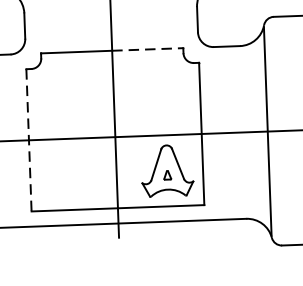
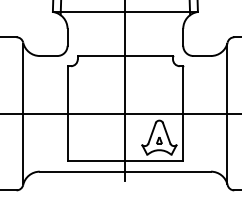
line: (148, 50) -> (149, 56), dashed -> solid
line: (28, 139) -> (67, 113), dashed -> solid

